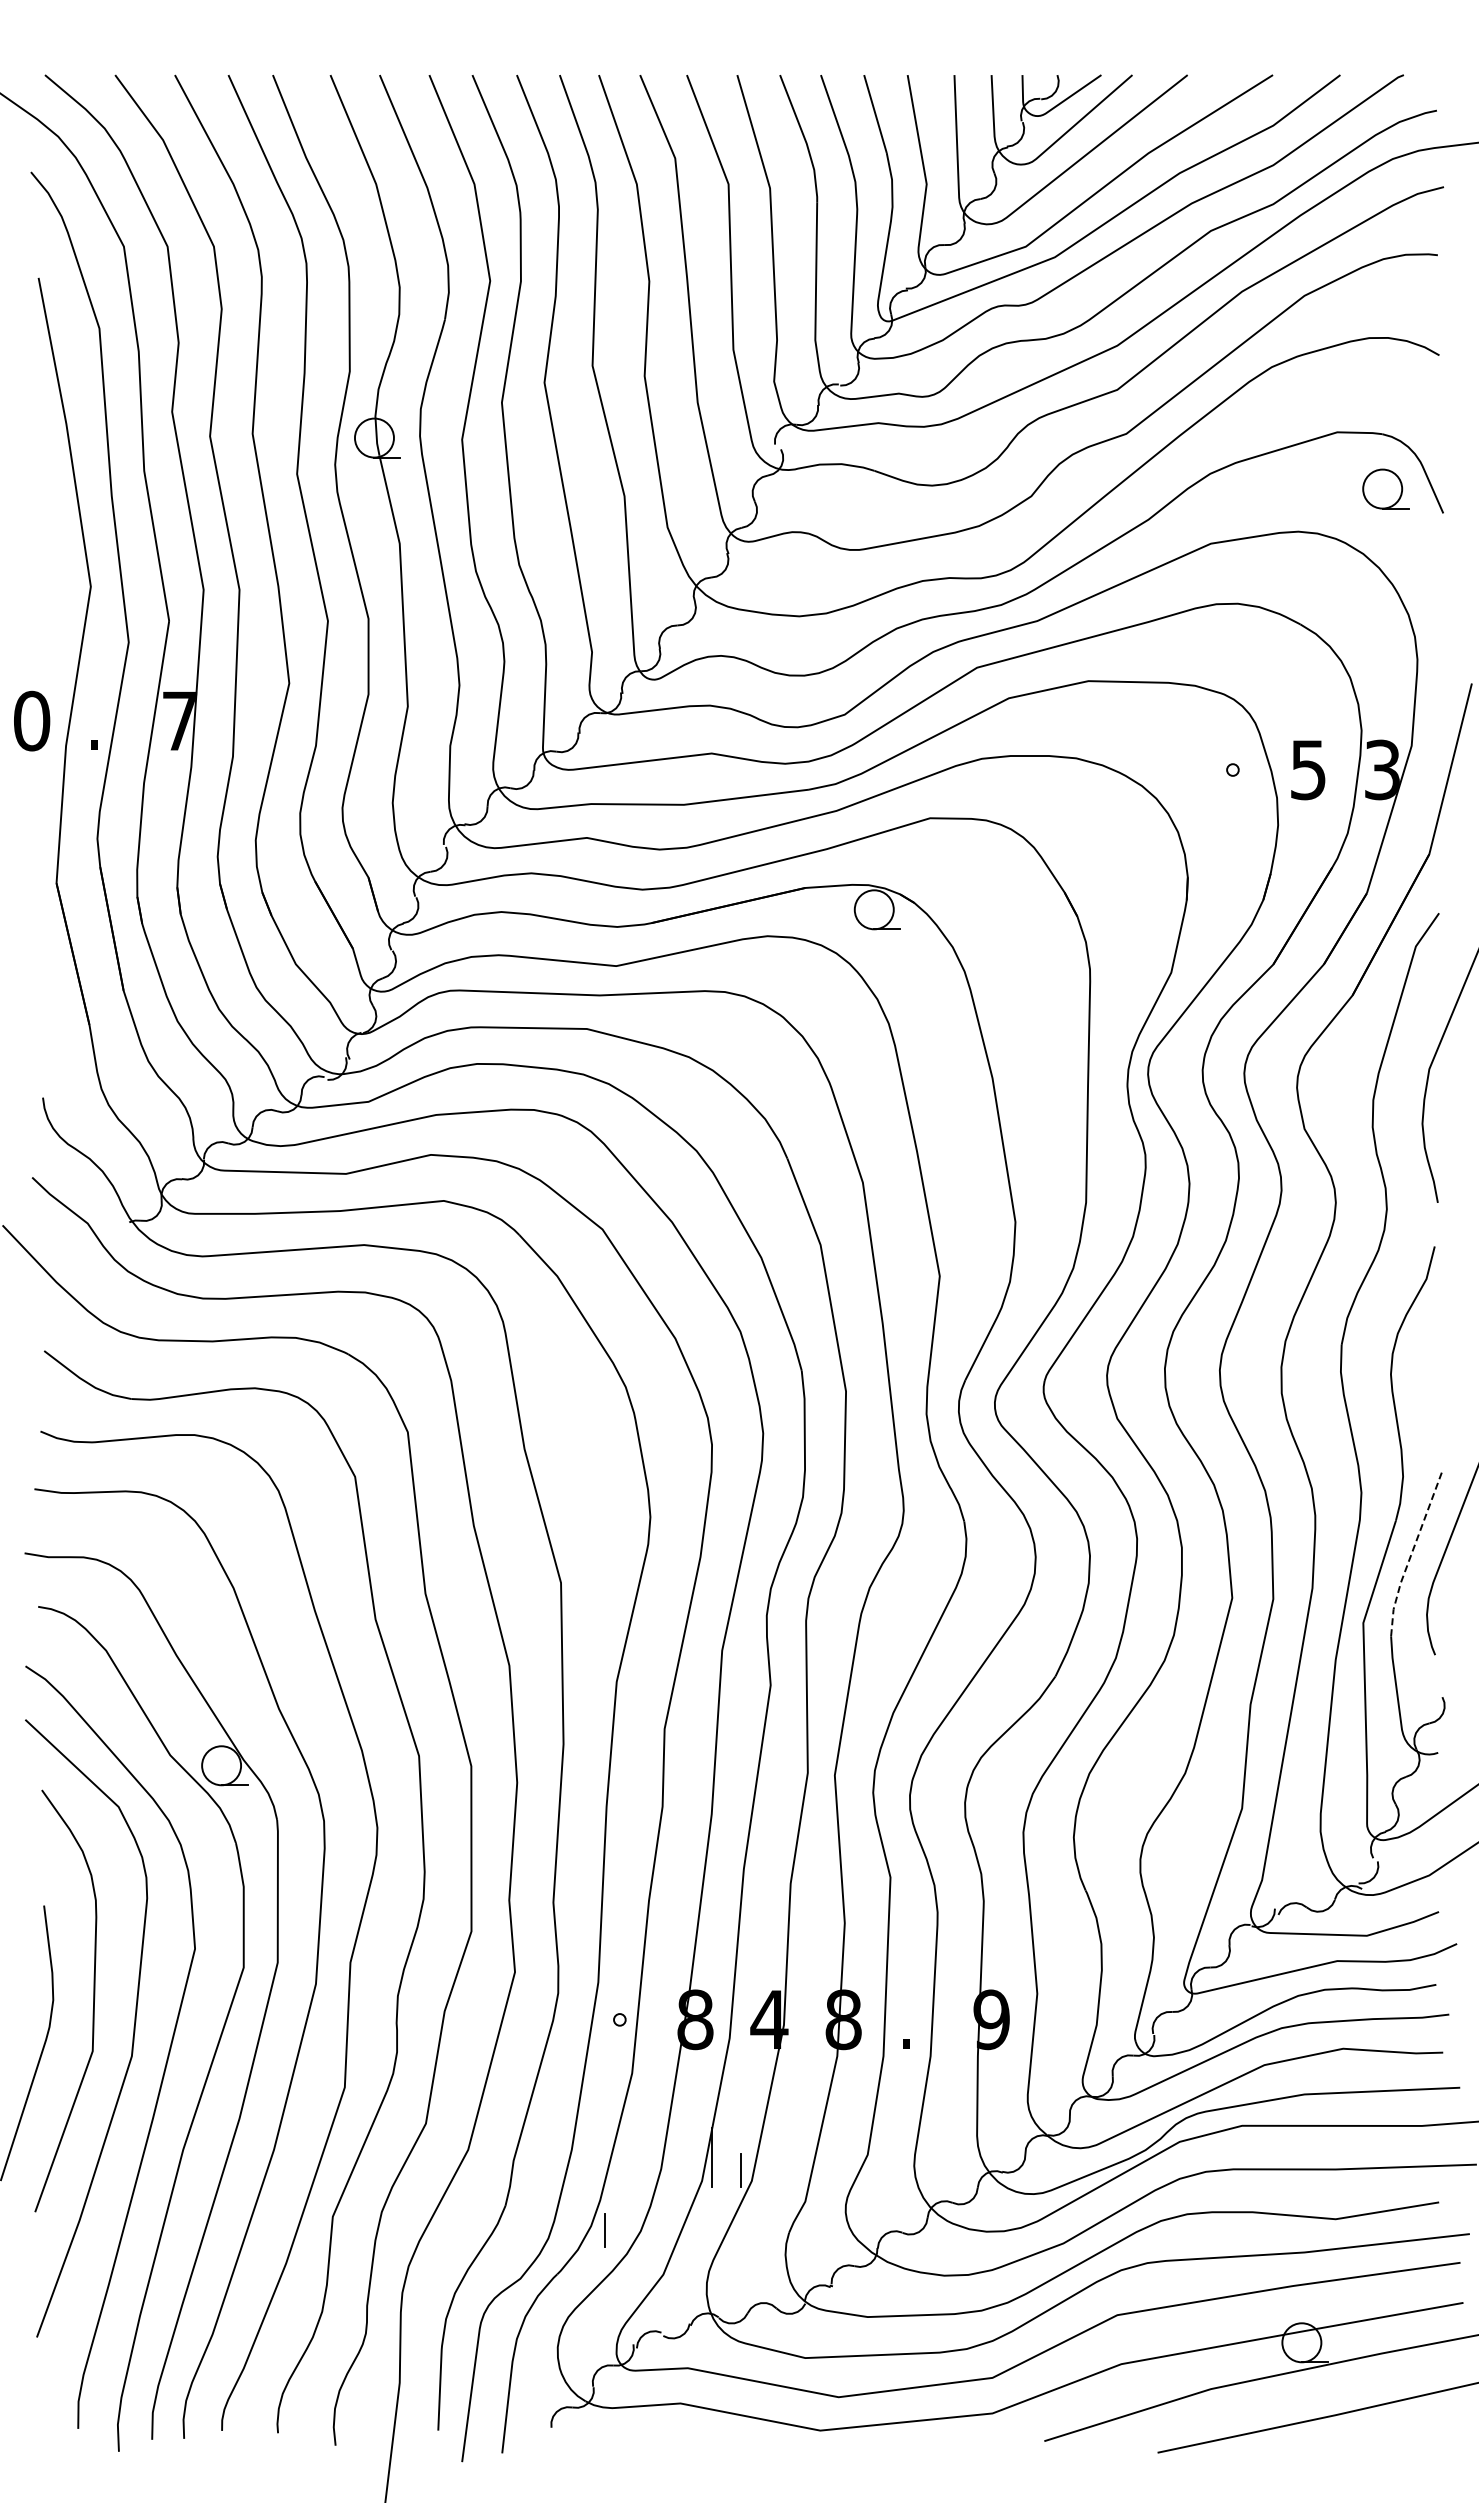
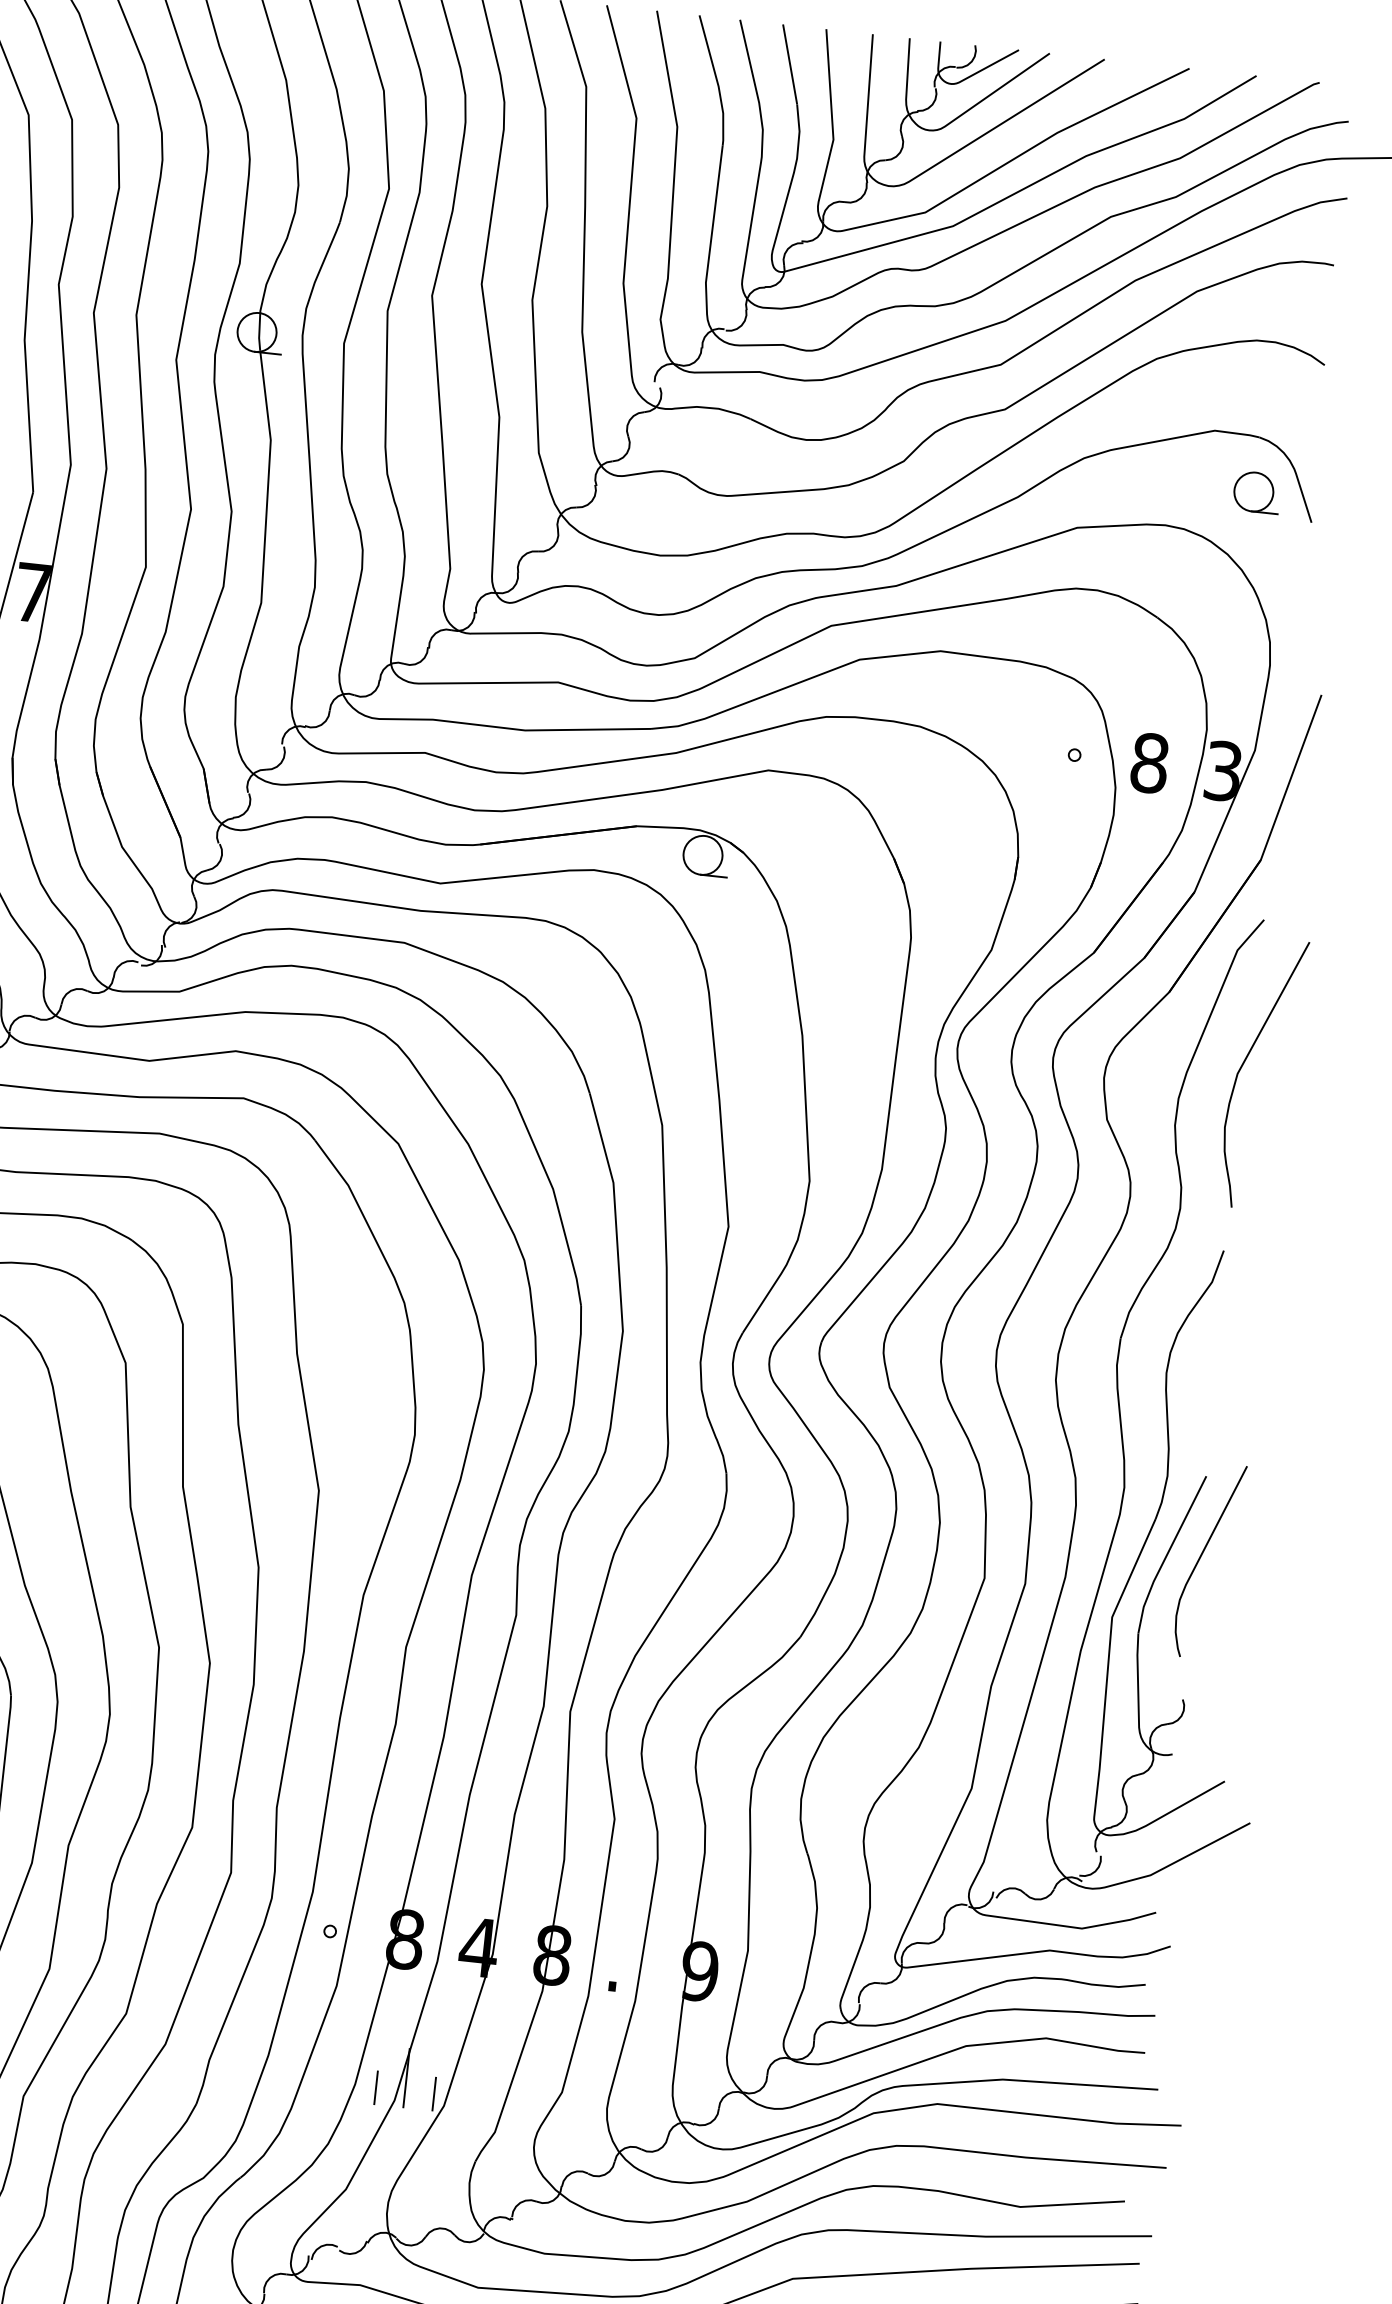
text: (1308, 769) -> (1149, 762), 5 -> 8
line: (1411, 1555) -> (1167, 1555), dashed -> solid
line: (604, 2230) -> (375, 2087), moved

